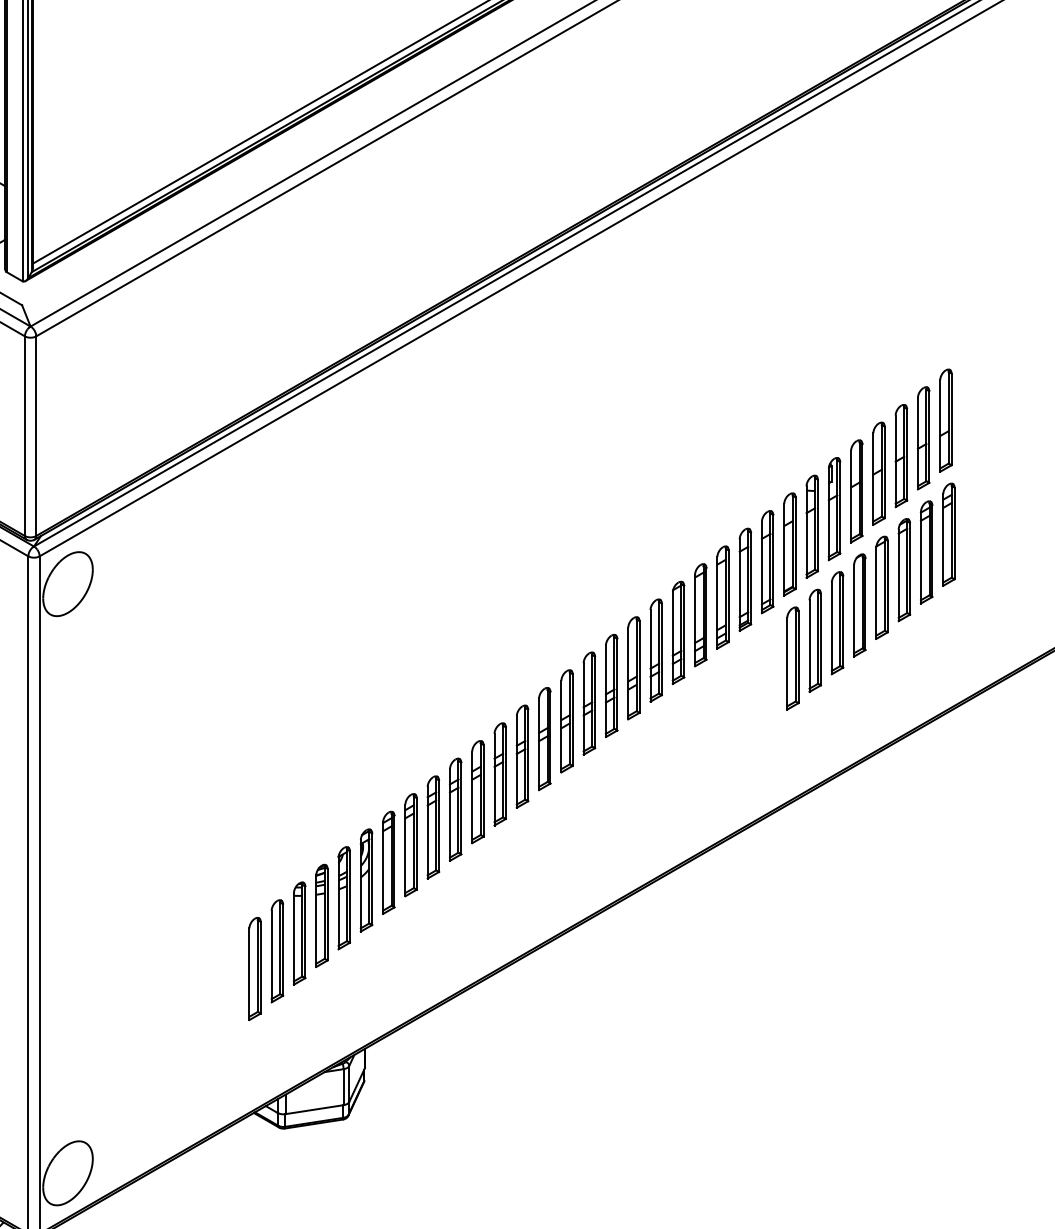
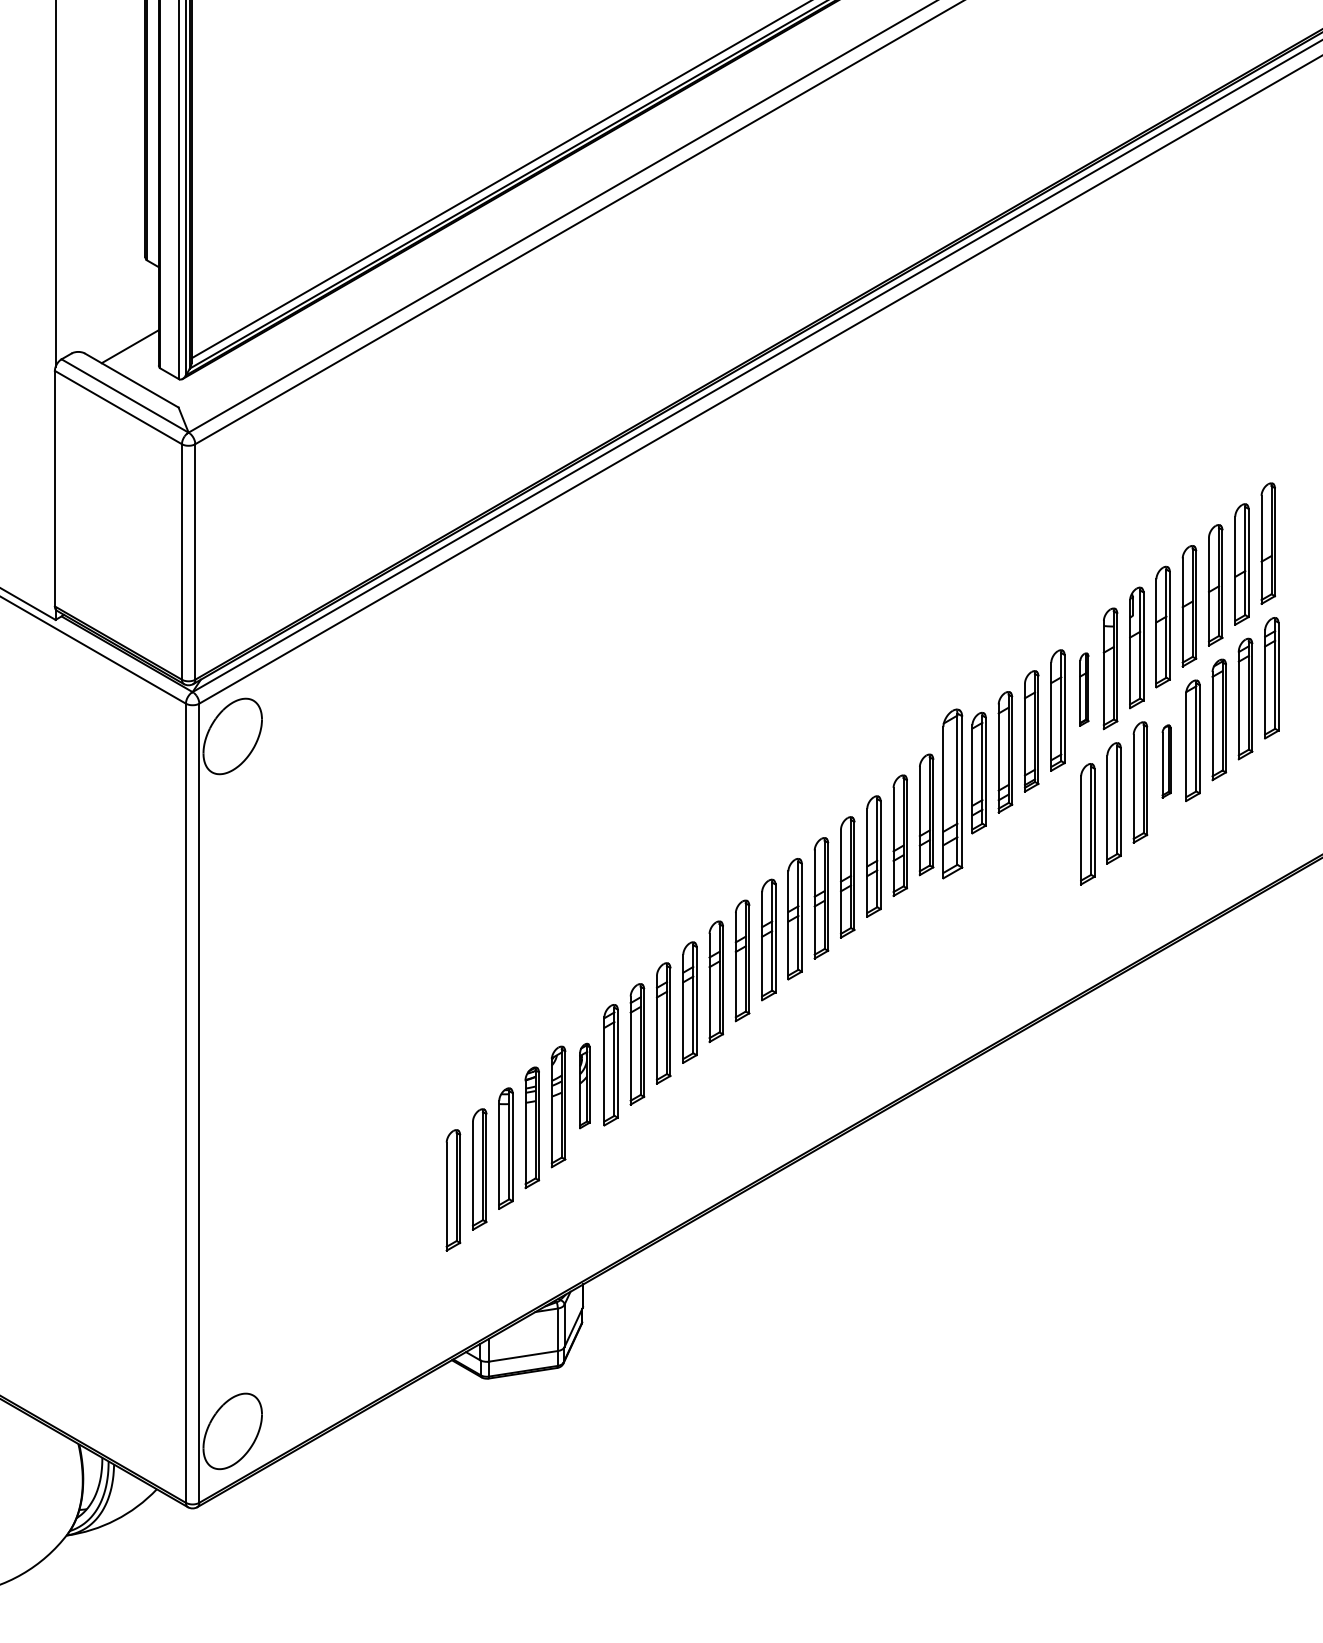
part: (790, 544) -> (1084, 689), size x0.6
part: (859, 605) -> (1166, 761), size x0.6
part: (678, 632) -> (952, 793), size x1.4
part: (366, 880) -> (584, 1085), size x0.7

